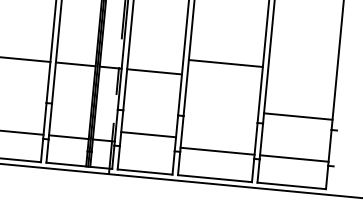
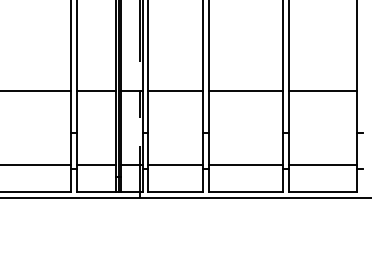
line: (225, 63) -> (245, 91), moved
line: (297, 116) -> (322, 91), moved
line: (148, 134) -> (175, 164), moved

